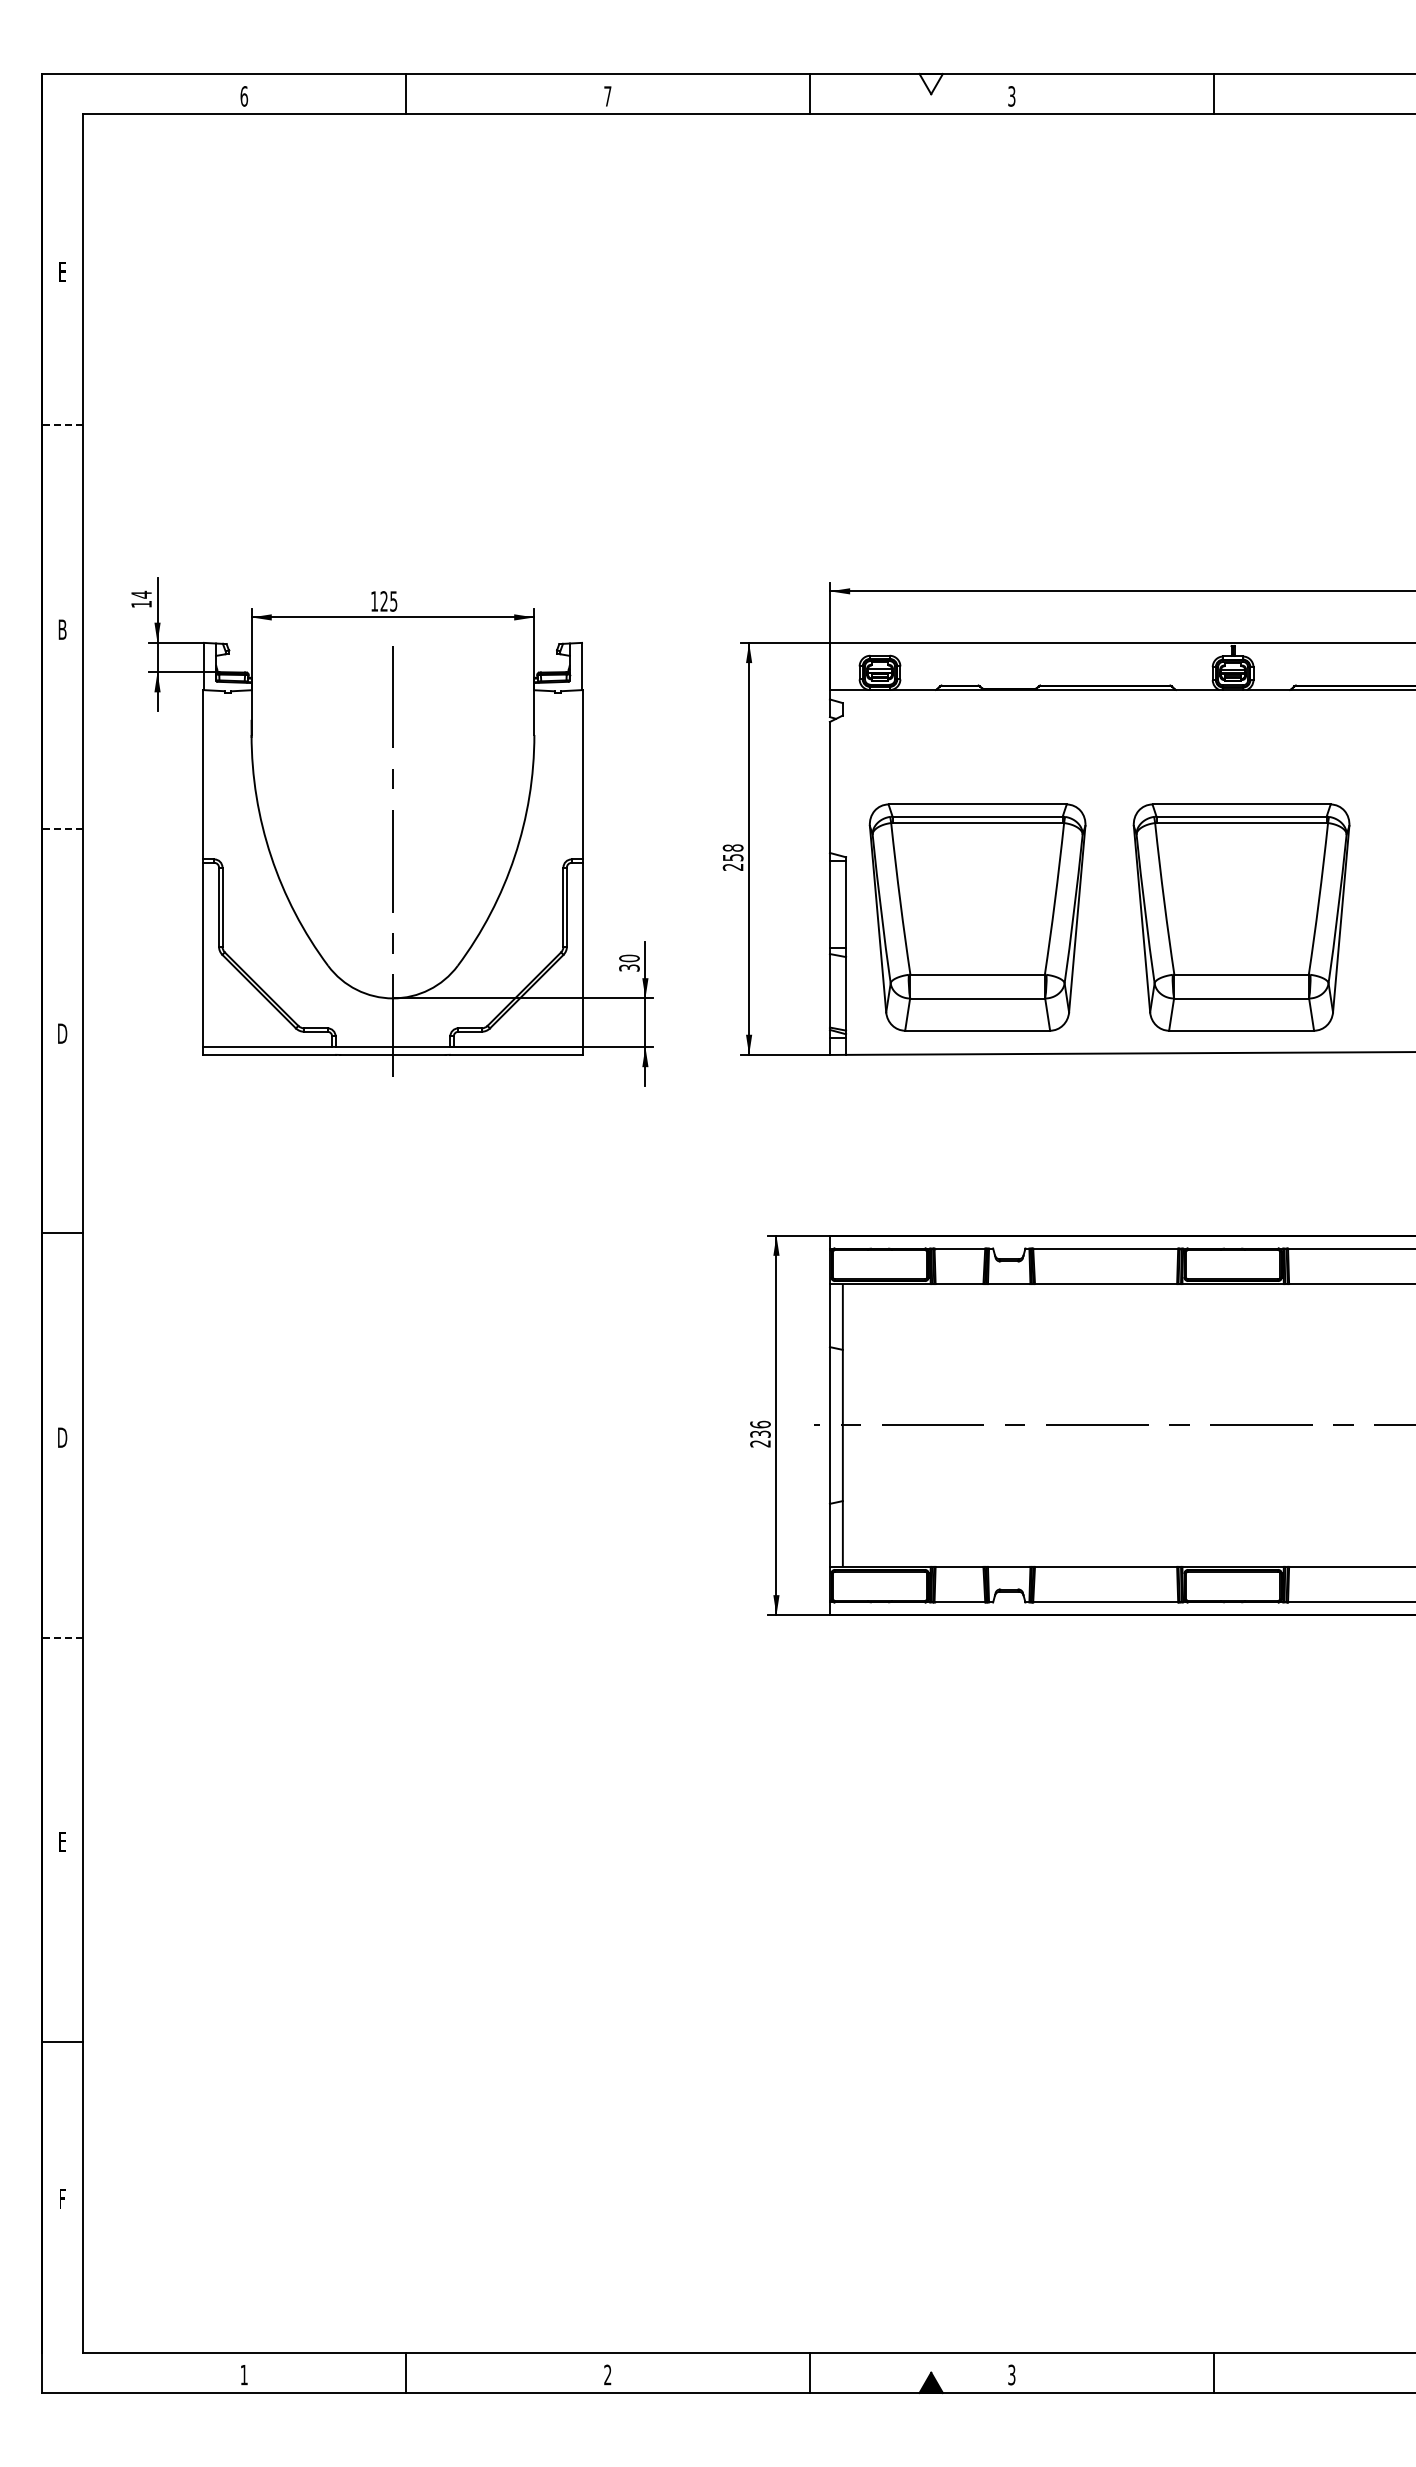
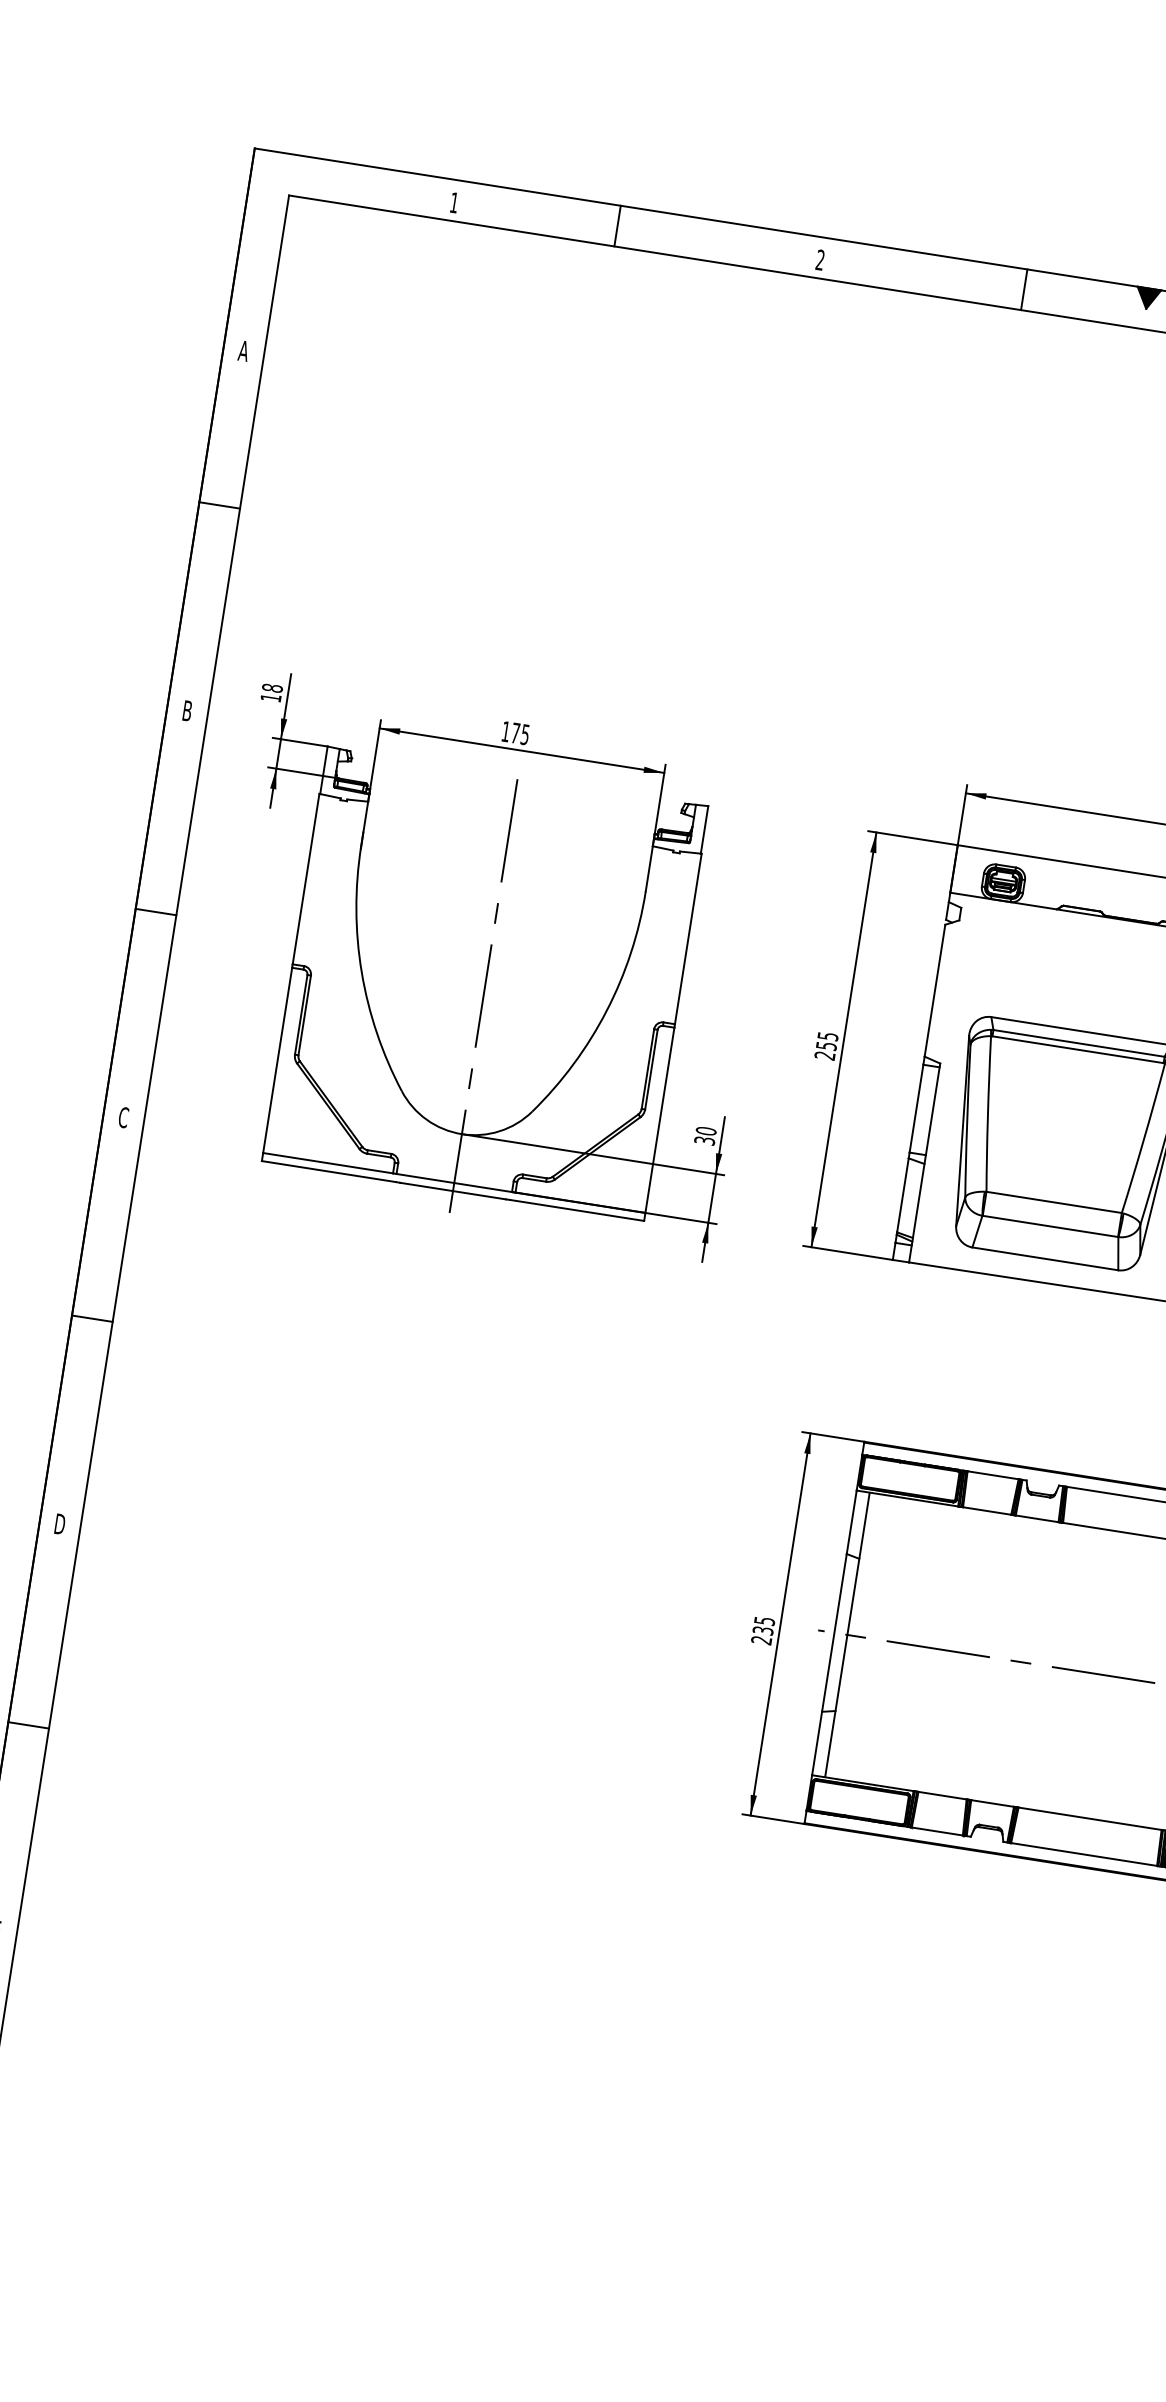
fill: (930, 84) -> (1147, 299), added
text: (244, 96) -> (454, 202), 6 -> 1
text: (607, 96) -> (820, 260), 7 -> 2
text: (62, 272) -> (243, 351), E -> A
line: (62, 425) -> (219, 505), dashed -> solid
text: (141, 594) -> (272, 687), 14 -> 18
text: (383, 601) -> (514, 733), 125 -> 175
line: (62, 829) -> (155, 912), dashed -> solid
text: (732, 847) -> (827, 1035), 258 -> 255
text: (62, 1033) -> (123, 1117), D -> C
text: (760, 1424) -> (764, 1620), 236 -> 235
line: (62, 1637) -> (28, 1725), dashed -> solid

